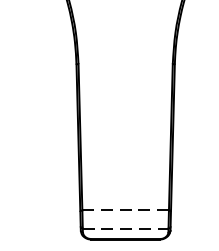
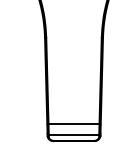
line: (124, 211) -> (73, 124), dashed -> solid
line: (126, 228) -> (74, 134), dashed -> solid

